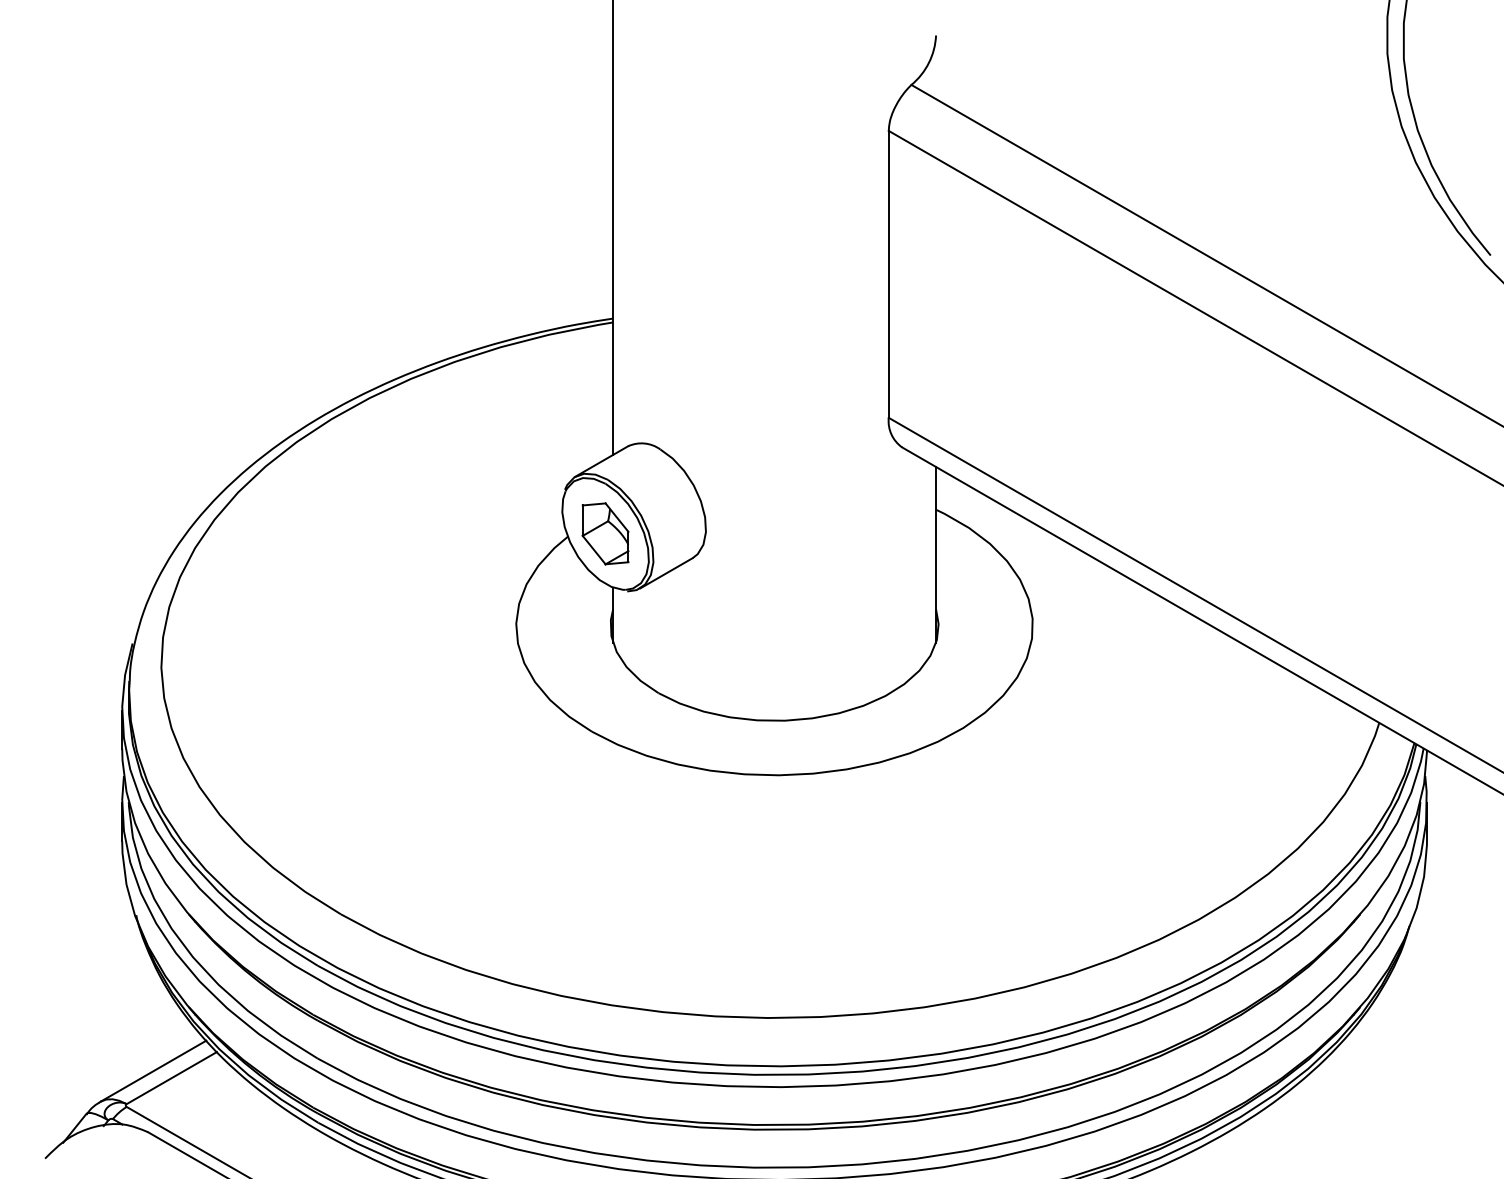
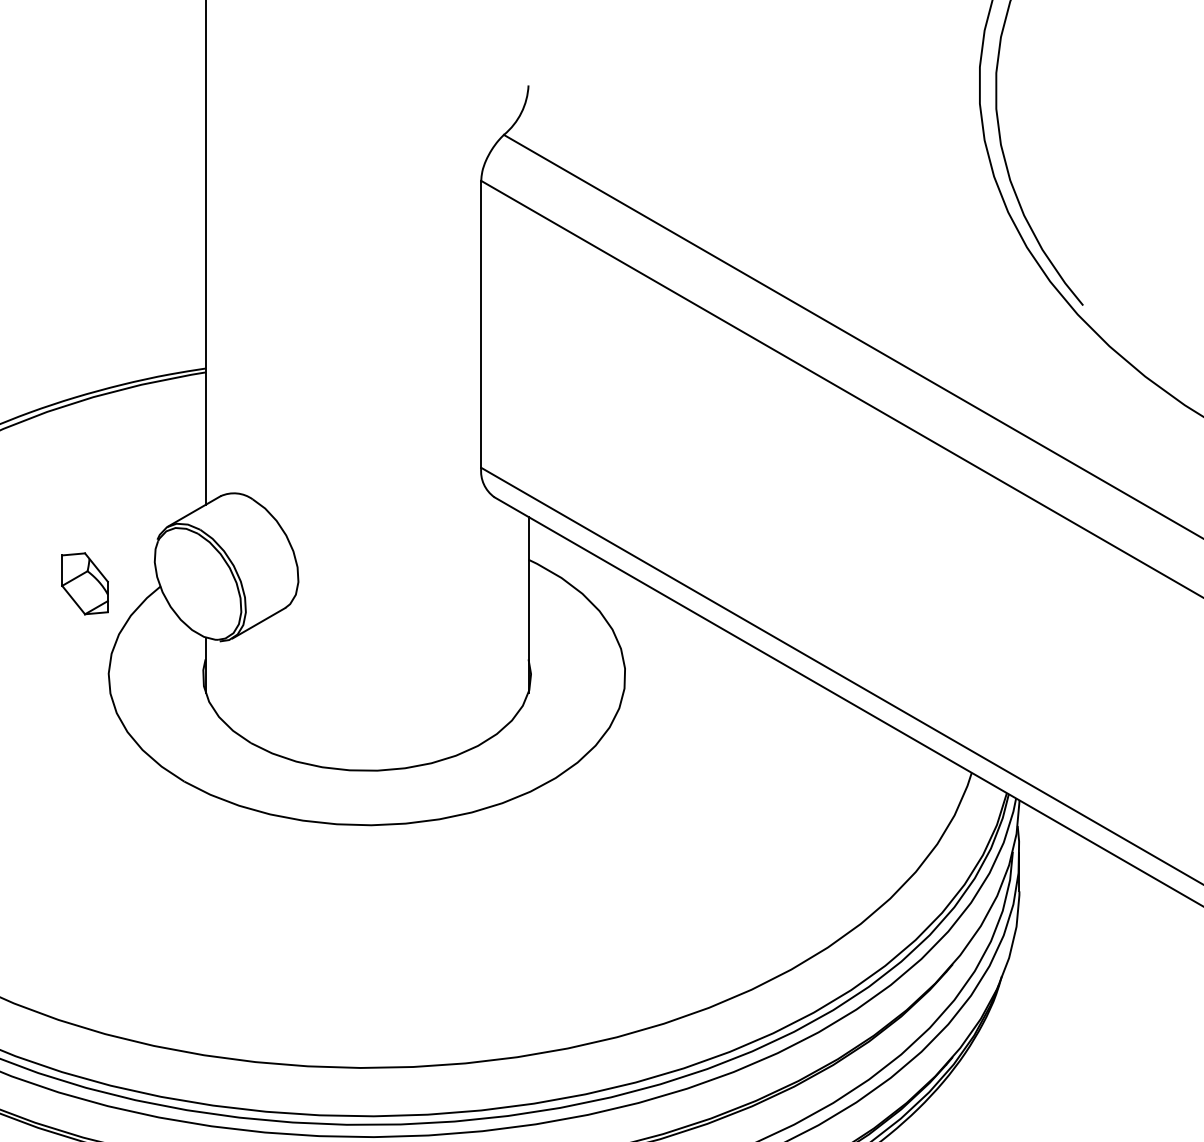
part: (605, 533) -> (84, 583), moved

